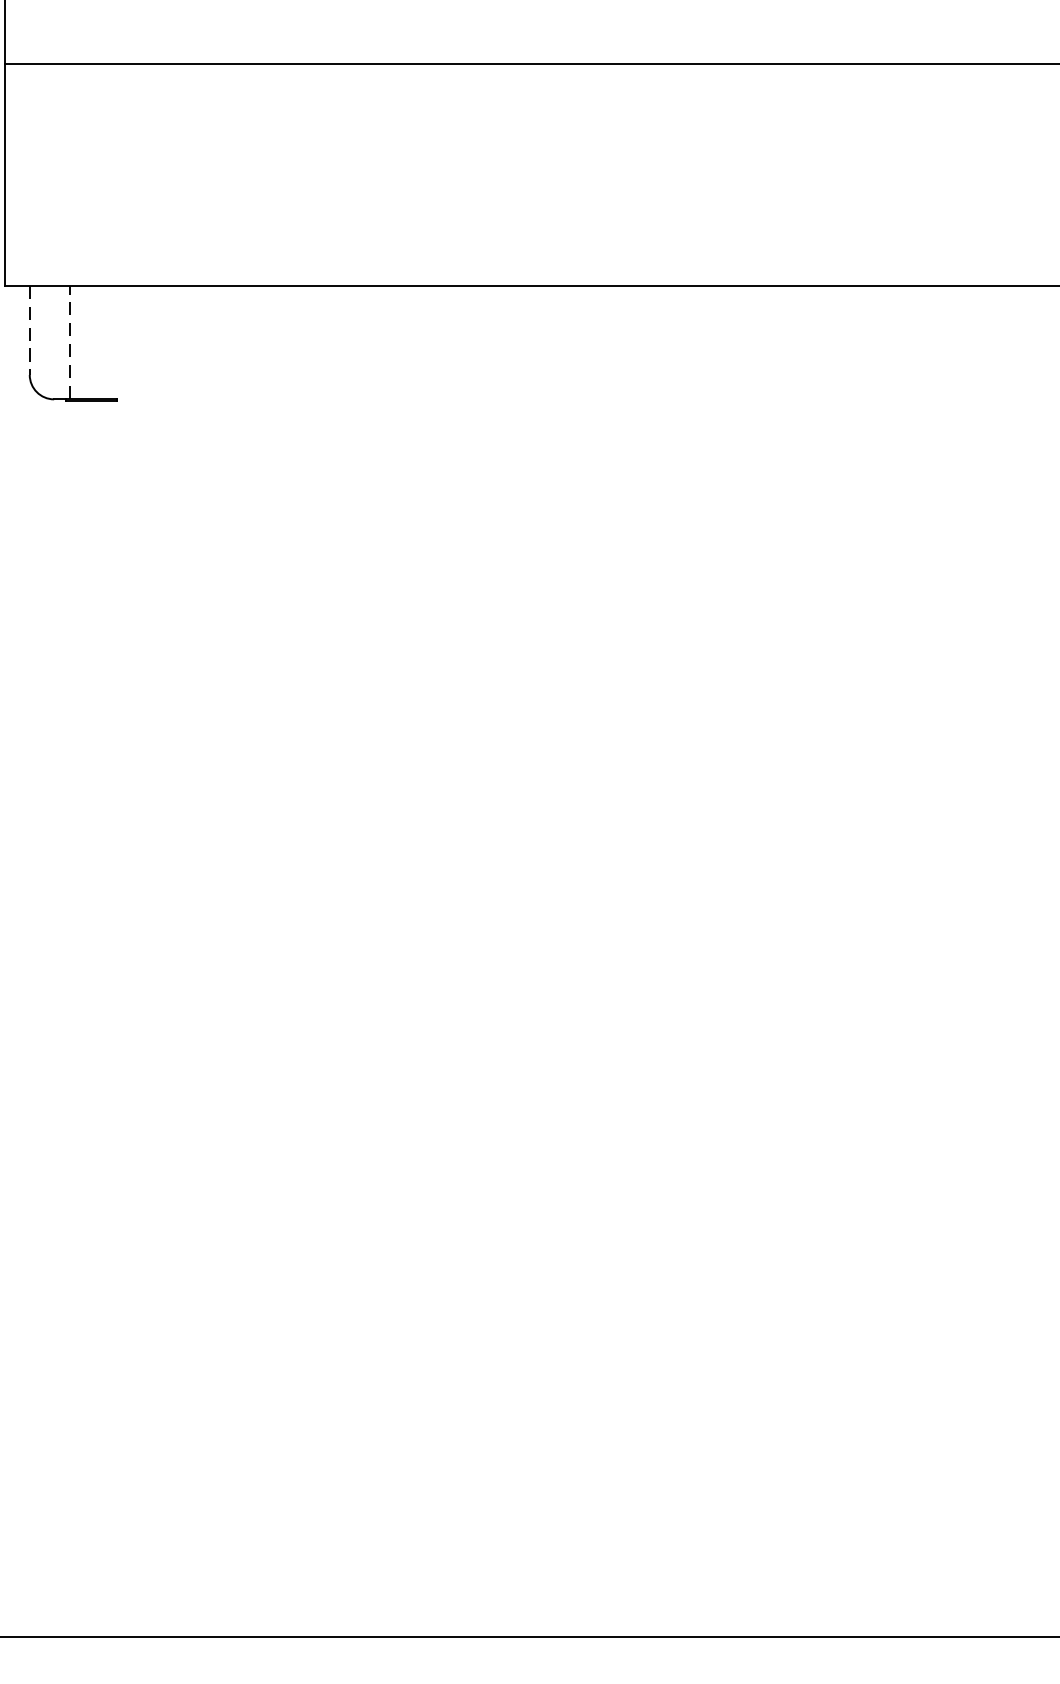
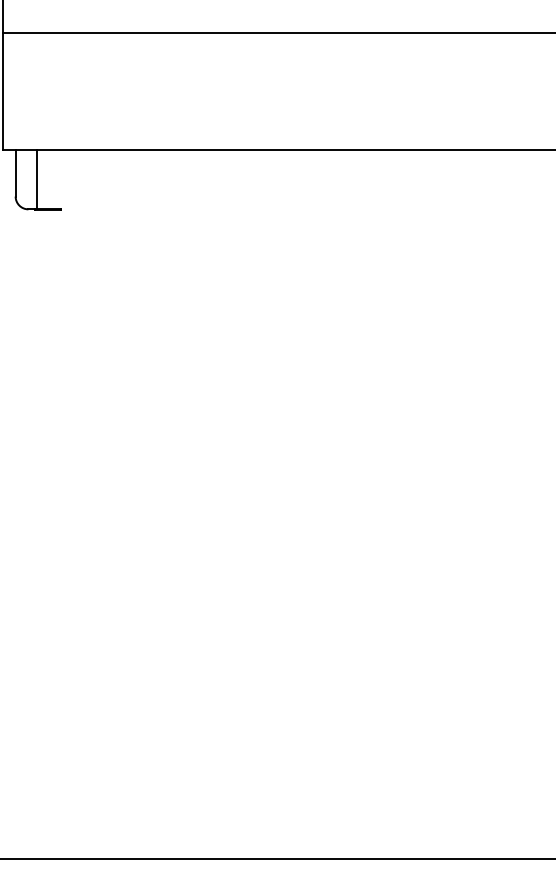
line: (29, 330) -> (15, 173), dashed -> solid
line: (69, 342) -> (36, 179), dashed -> solid

